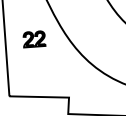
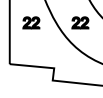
part: (99, 34) -> (80, 22), added

